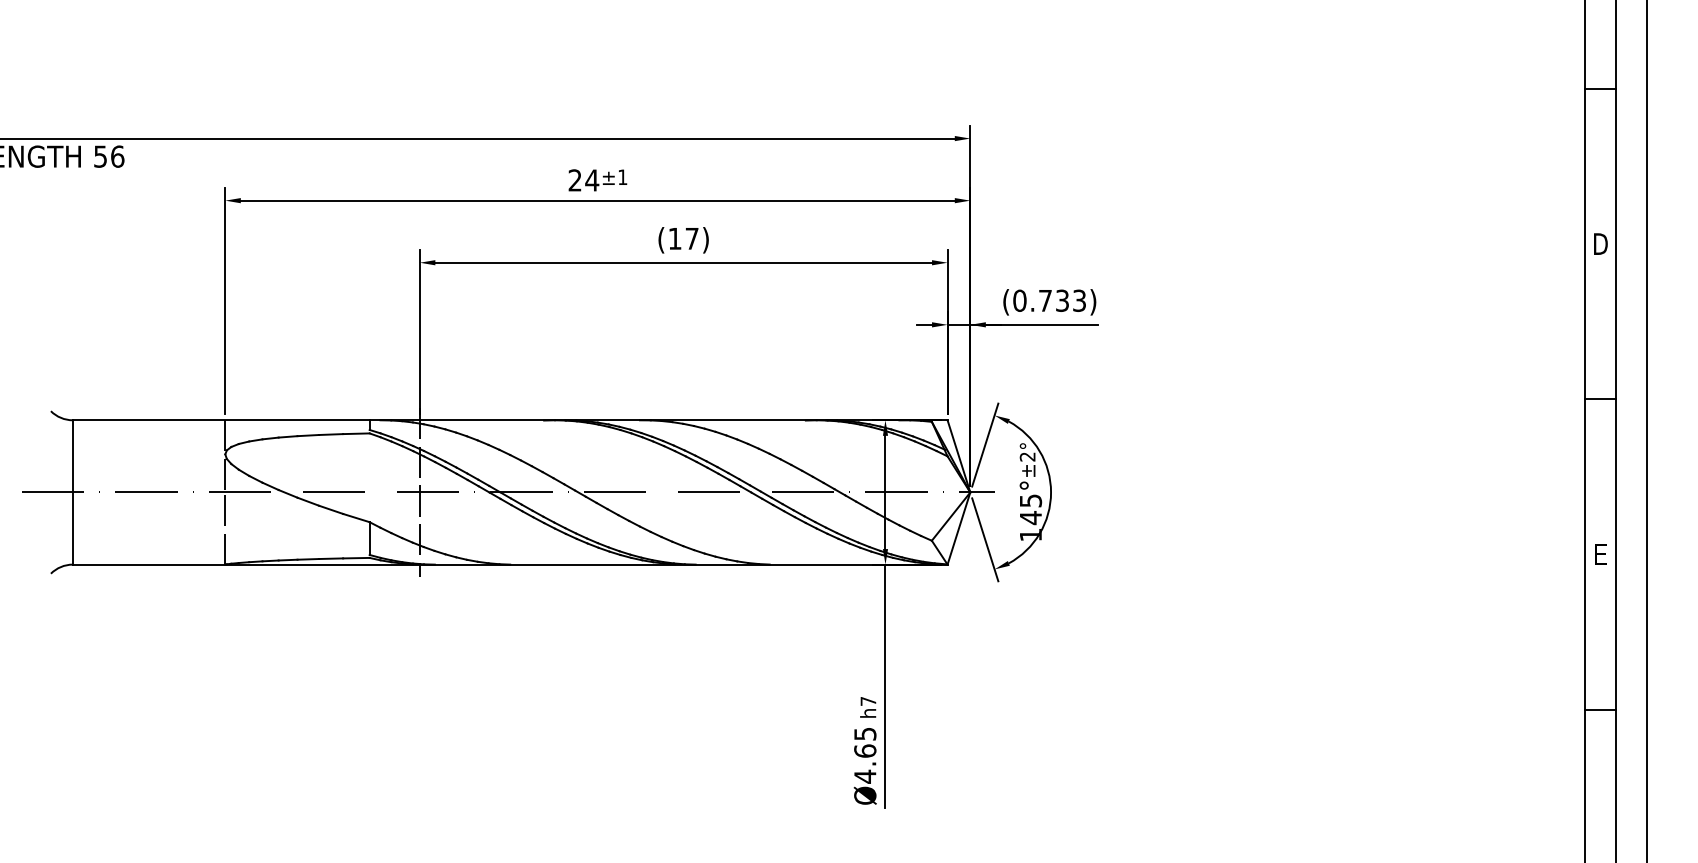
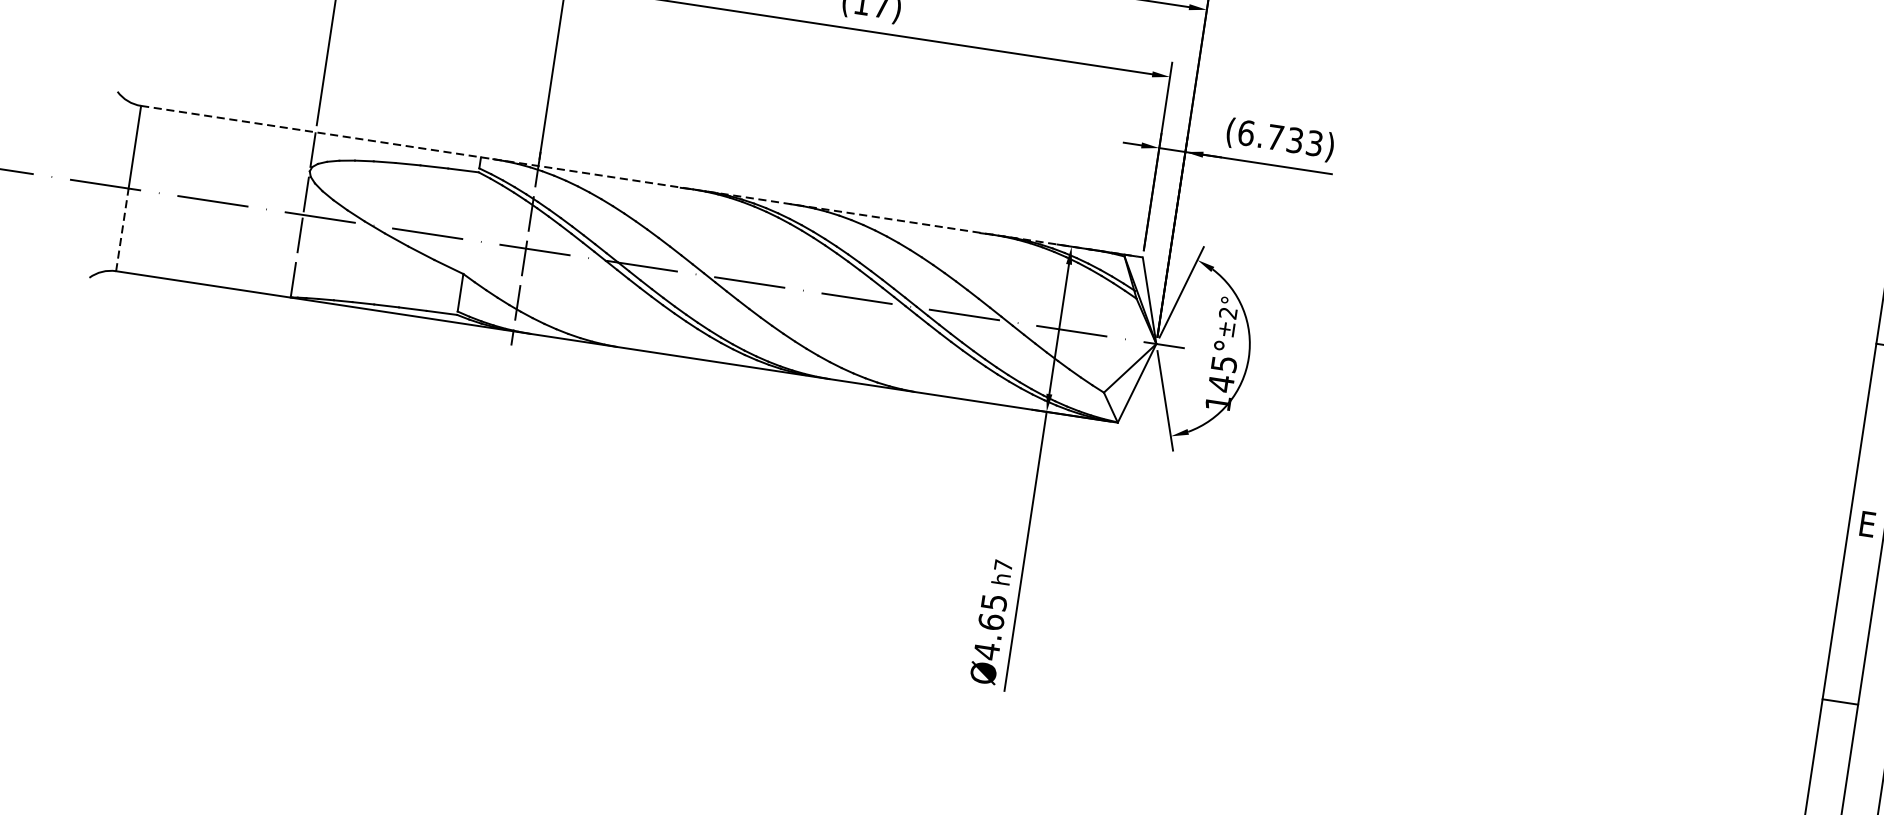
text: (1019, 300) -> (1245, 132), (0.733) -> (6.733)
line: (510, 420) -> (642, 181), solid -> dashed
line: (72, 528) -> (121, 229), solid -> dashed

